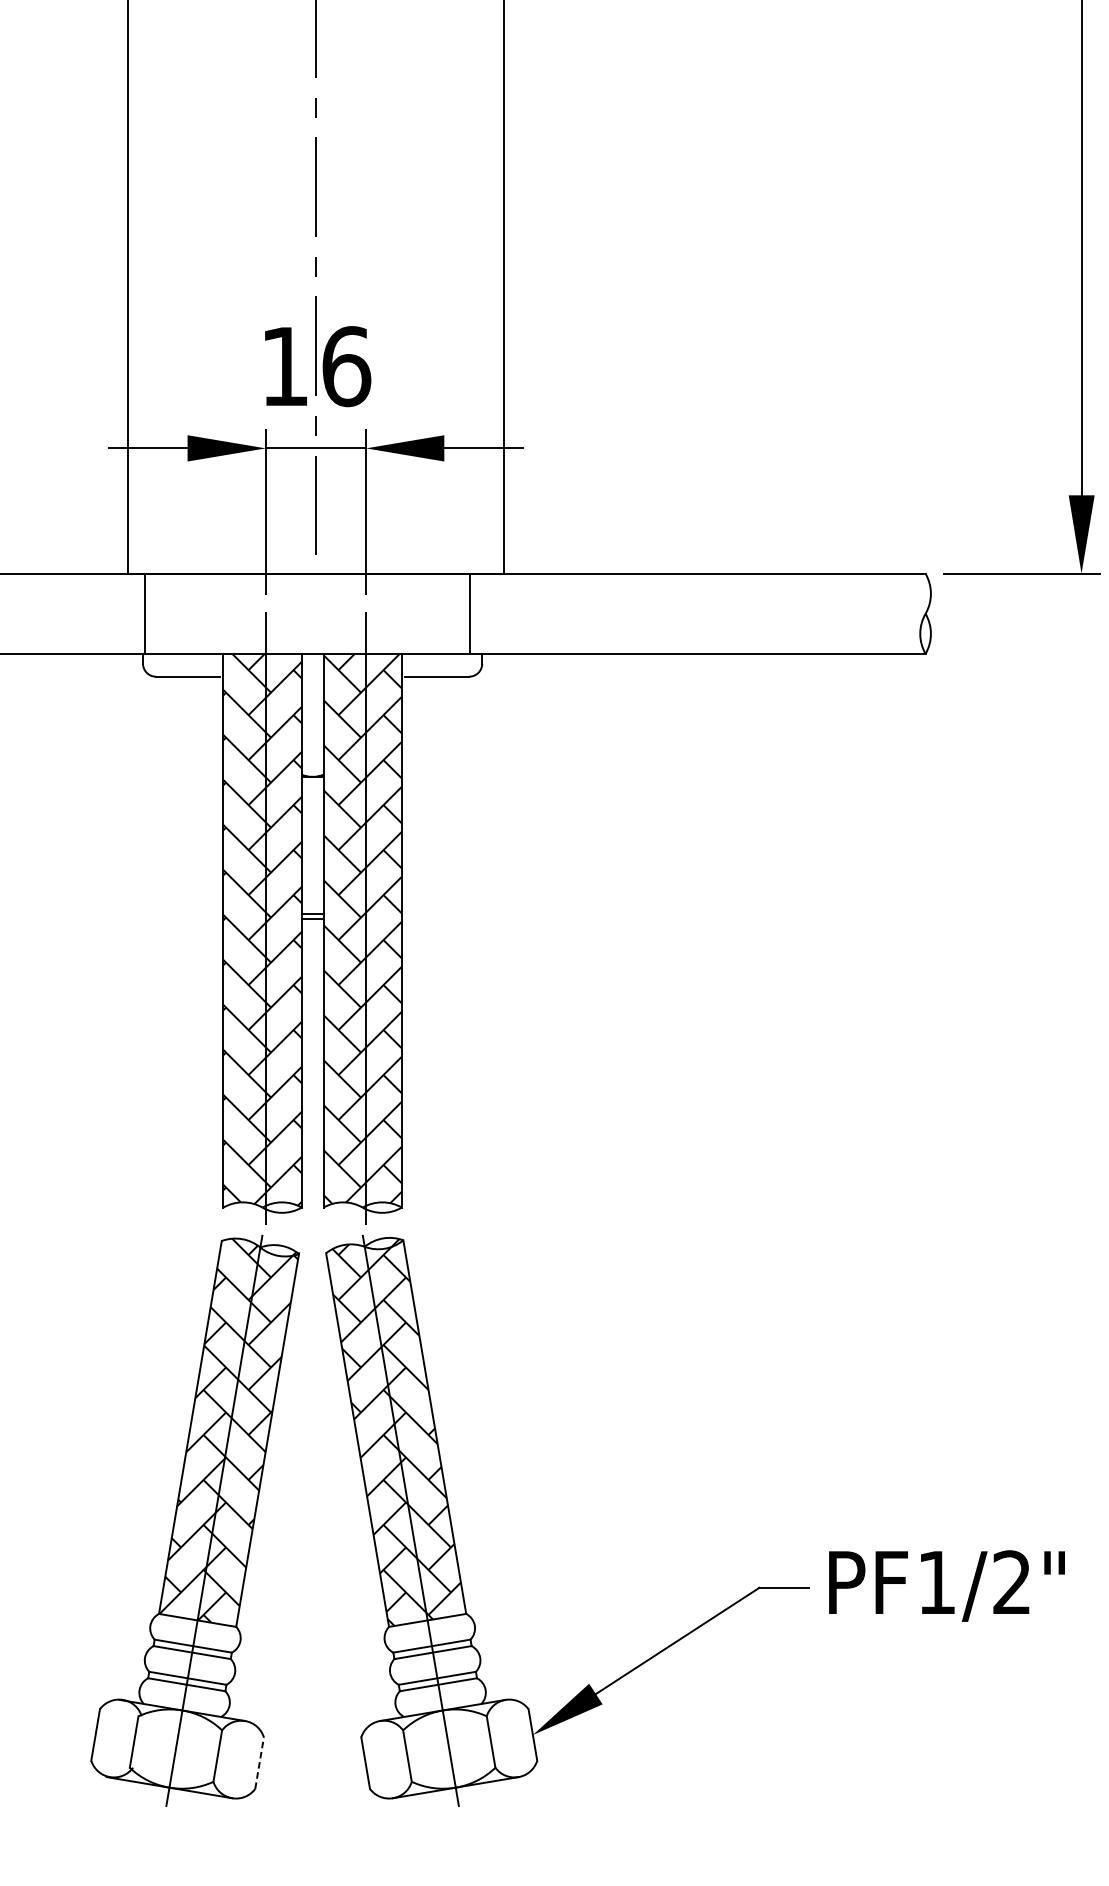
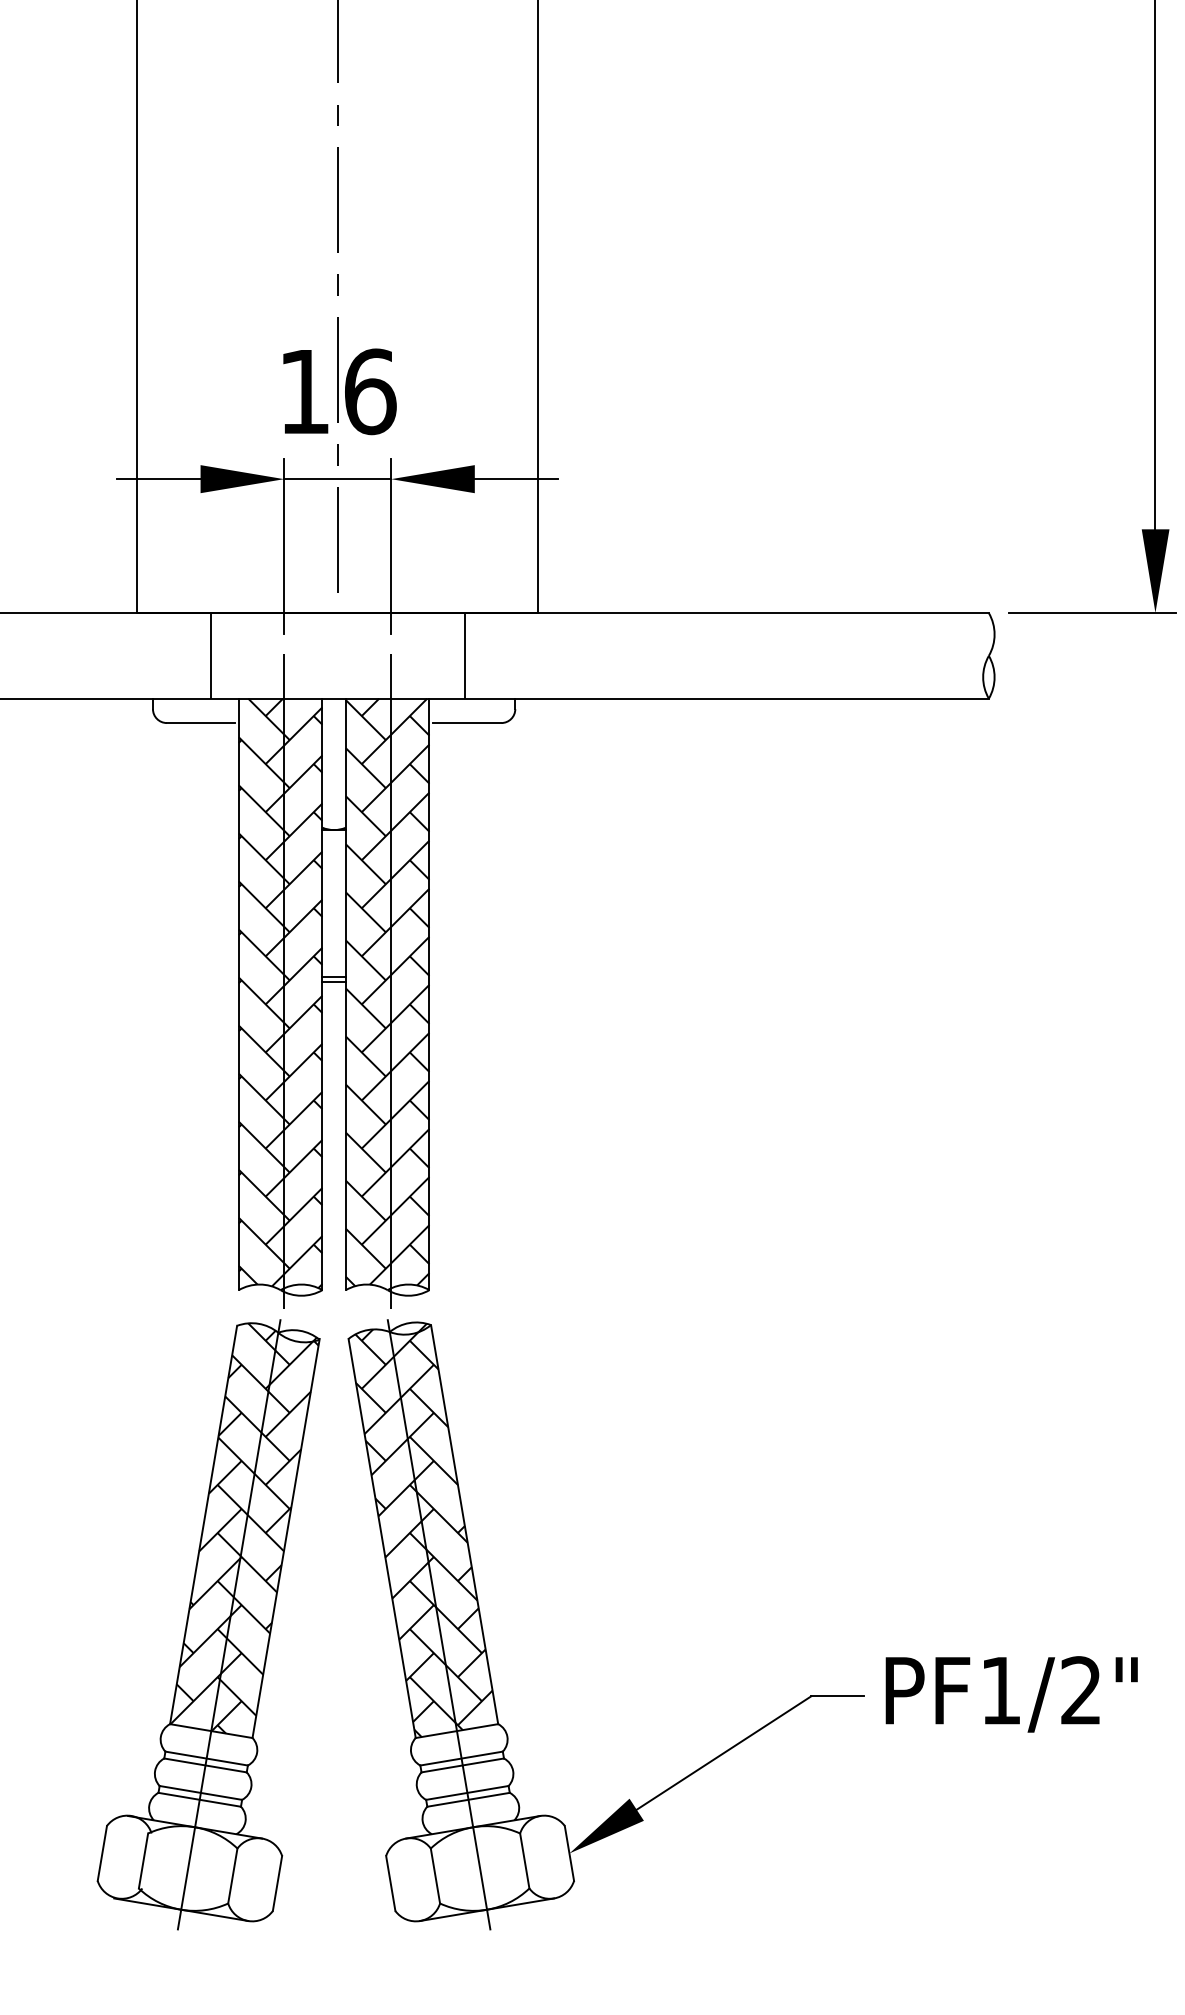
line: (145, 613) -> (210, 655), moved
line: (470, 613) -> (464, 655), moved
line: (259, 1763) -> (277, 1883), dashed -> solid

